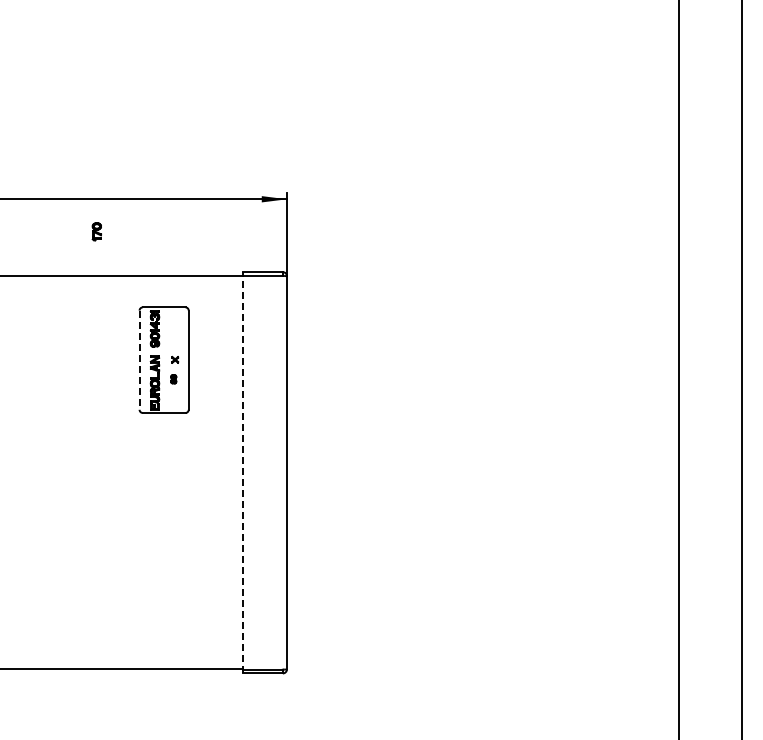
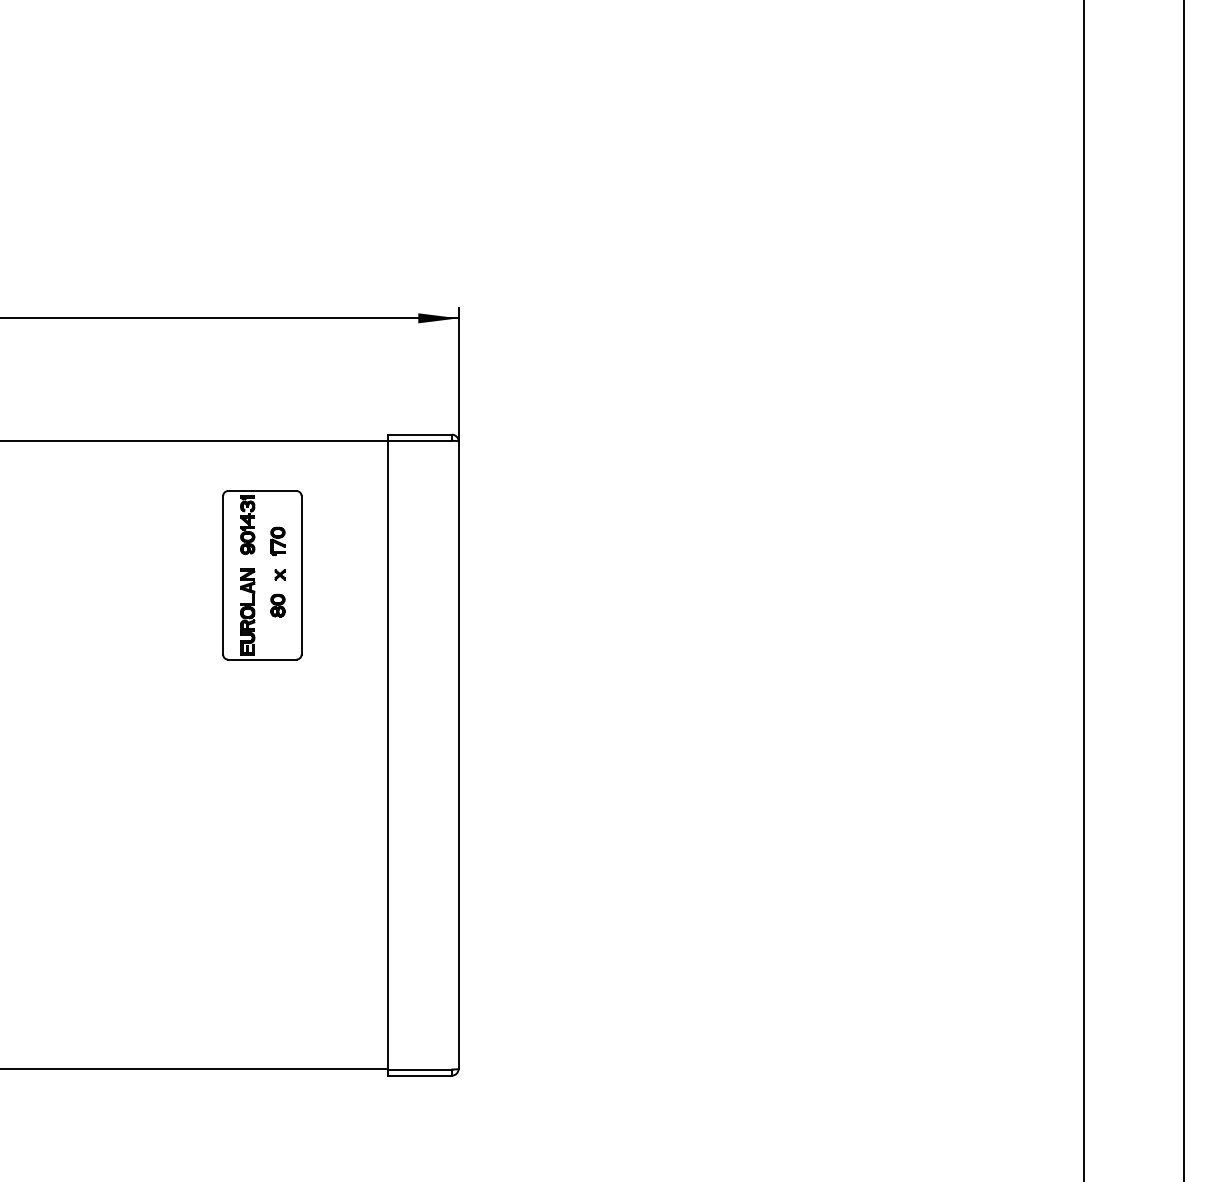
part: (96, 231) -> (277, 540), moved
line: (139, 360) -> (223, 575), dashed -> solid
part: (173, 379) -> (277, 606), size x1.67
line: (242, 472) -> (387, 754), dashed -> solid

